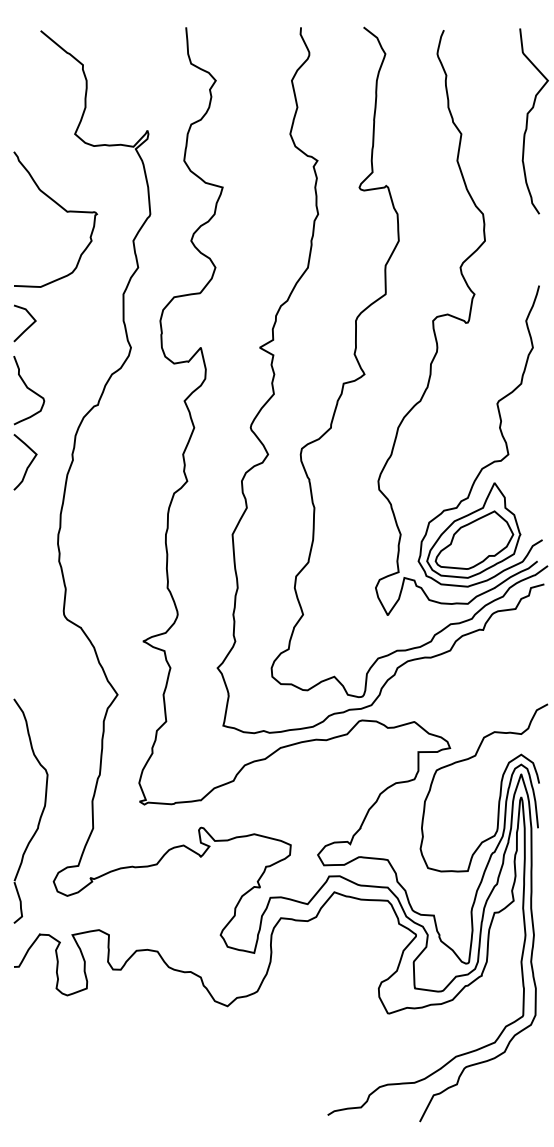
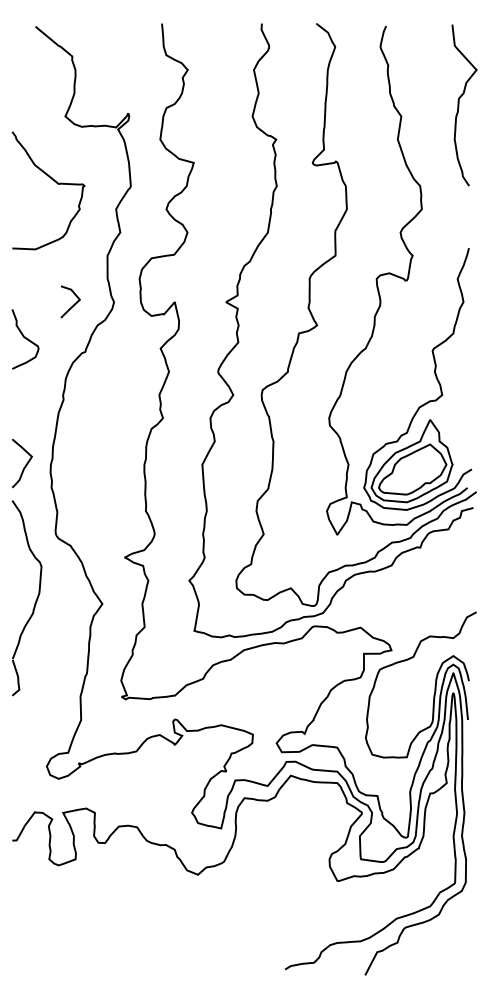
line: (28, 326) -> (73, 304), moved
curve: (28, 464) -> (24, 465), moved
part: (40, 814) -> (35, 601), moved

